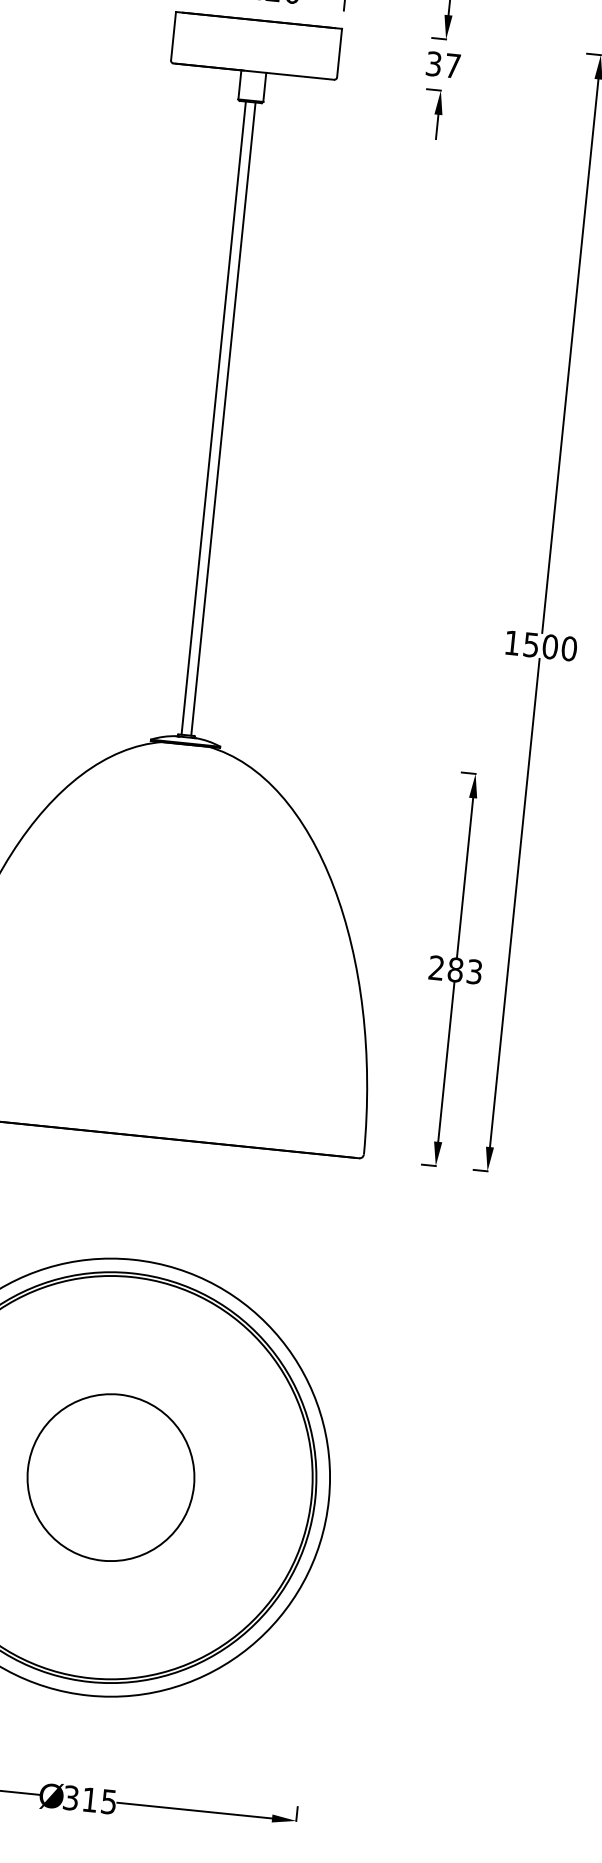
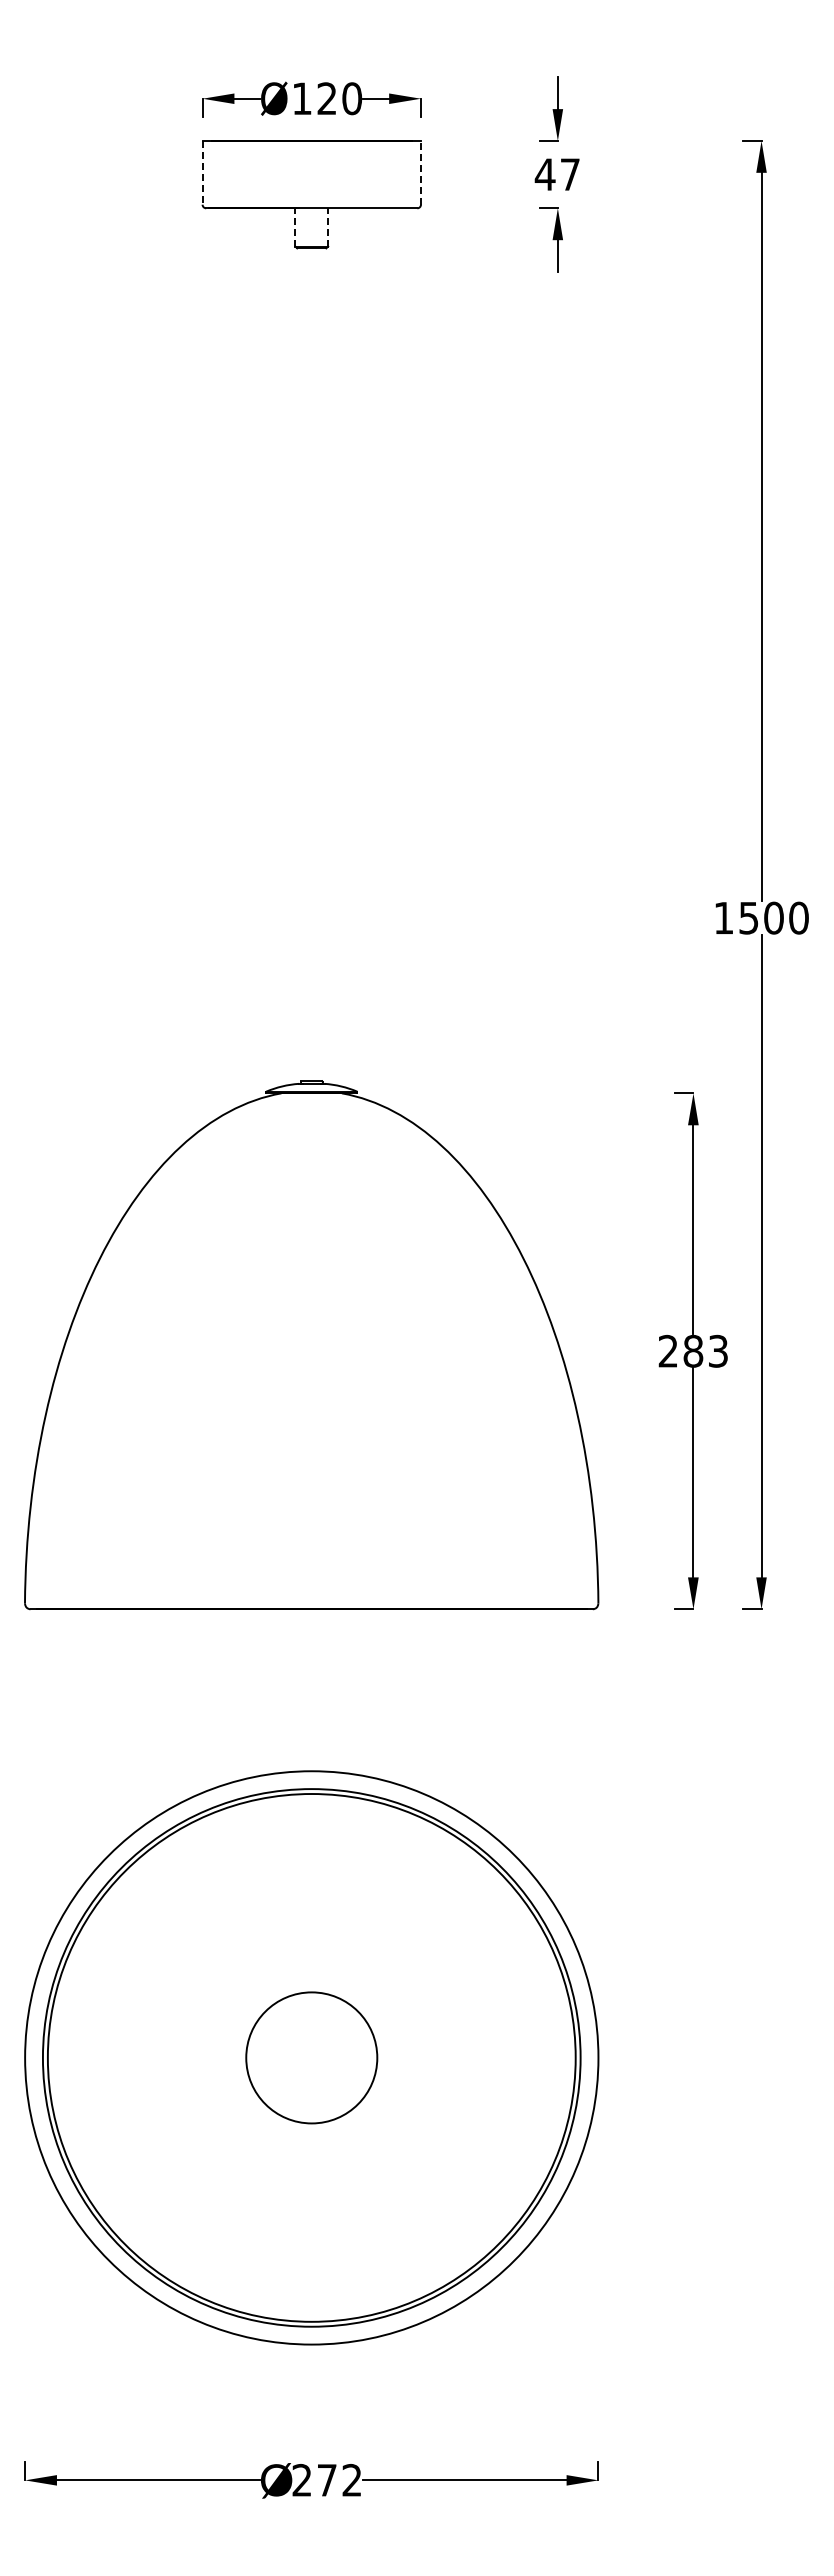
line: (173, 35) -> (202, 172), solid -> dashed
line: (339, 52) -> (420, 172), solid -> dashed
text: (433, 63) -> (544, 174), 37 -> 47
line: (240, 84) -> (295, 226), solid -> dashed
line: (265, 86) -> (328, 226), solid -> dashed
line: (213, 417) -> (305, 664), removed
line: (223, 418) -> (318, 664), removed
circle: (110, 1477) -> (311, 2057), size x0.6
text: (89, 1799) -> (326, 2479), 315 -> 272

